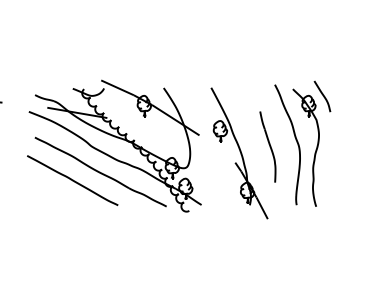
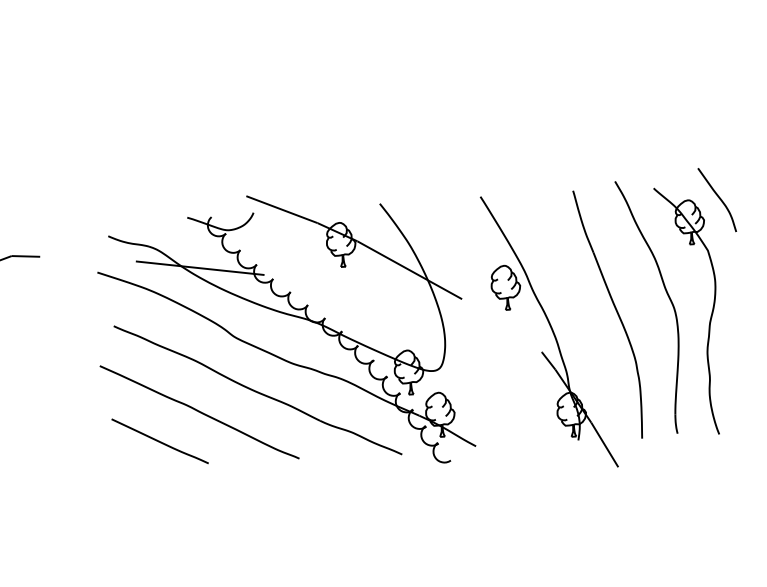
part: (267, 146) -> (607, 313), size x1.67
line: (53, 192) -> (160, 440), added

